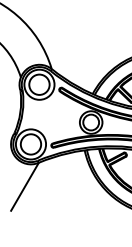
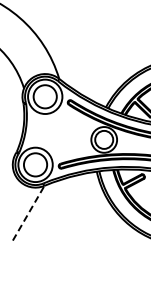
line: (24, 187) -> (28, 213), solid -> dashed

